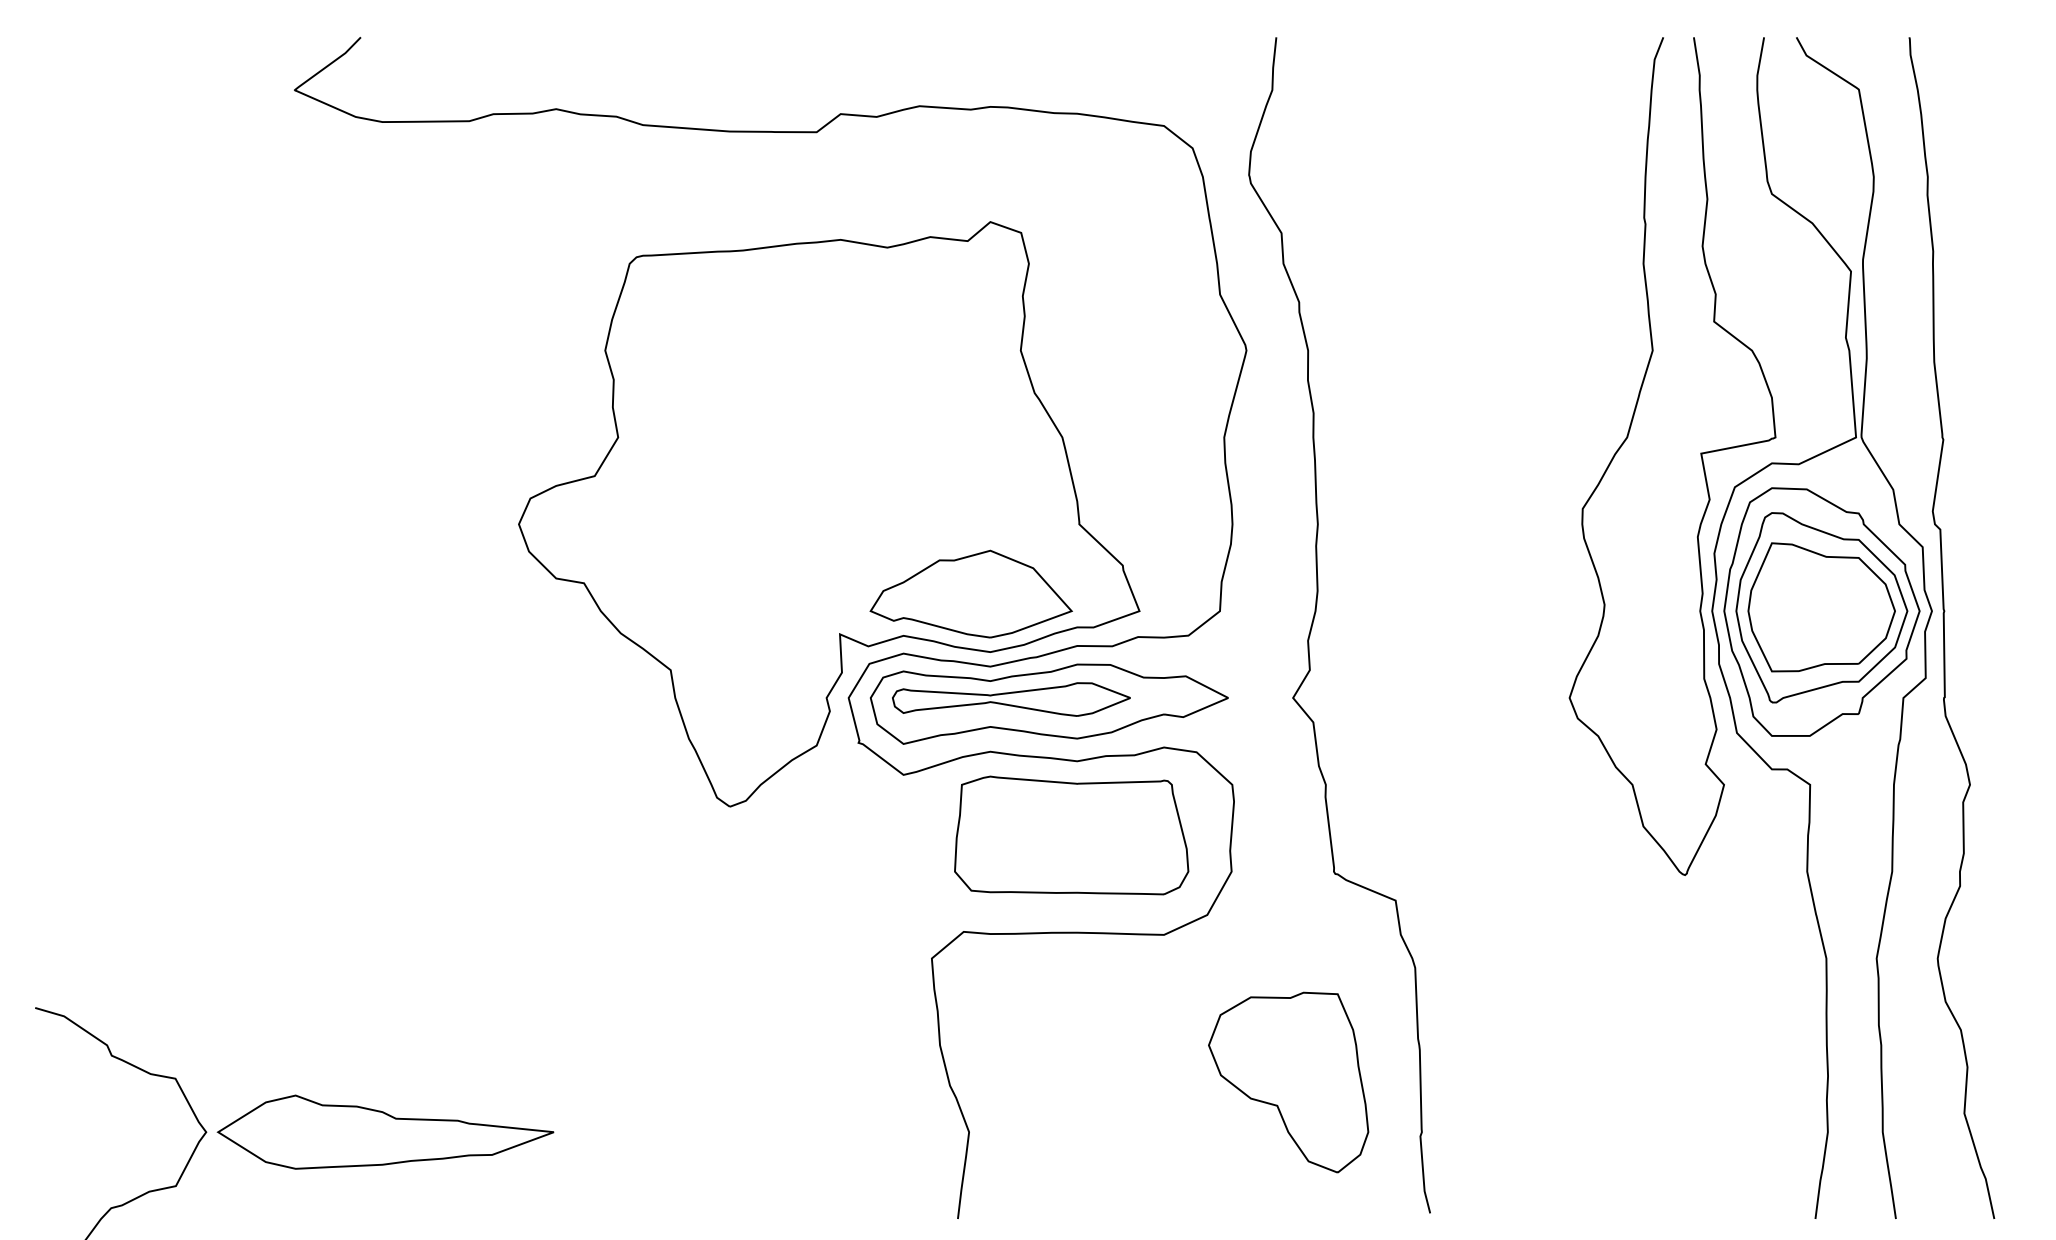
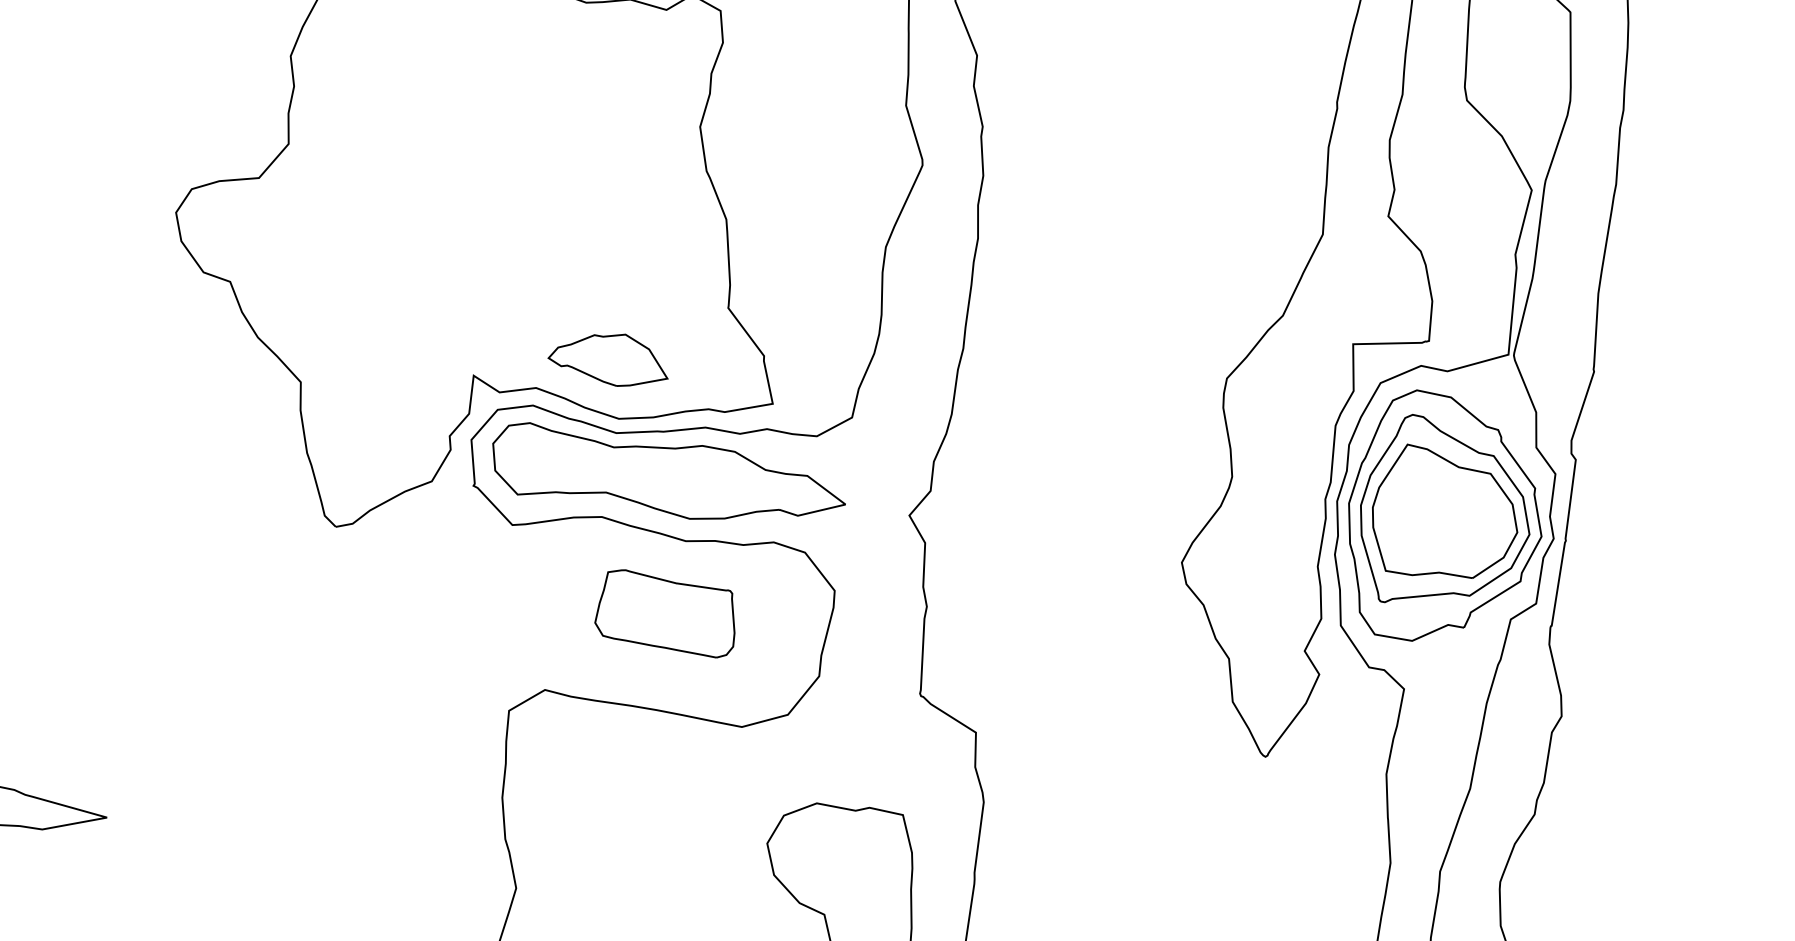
part: (970, 593) -> (609, 357), size x0.6
part: (1011, 699) -> (631, 469), removed
part: (1071, 835) -> (667, 613), size x0.6

